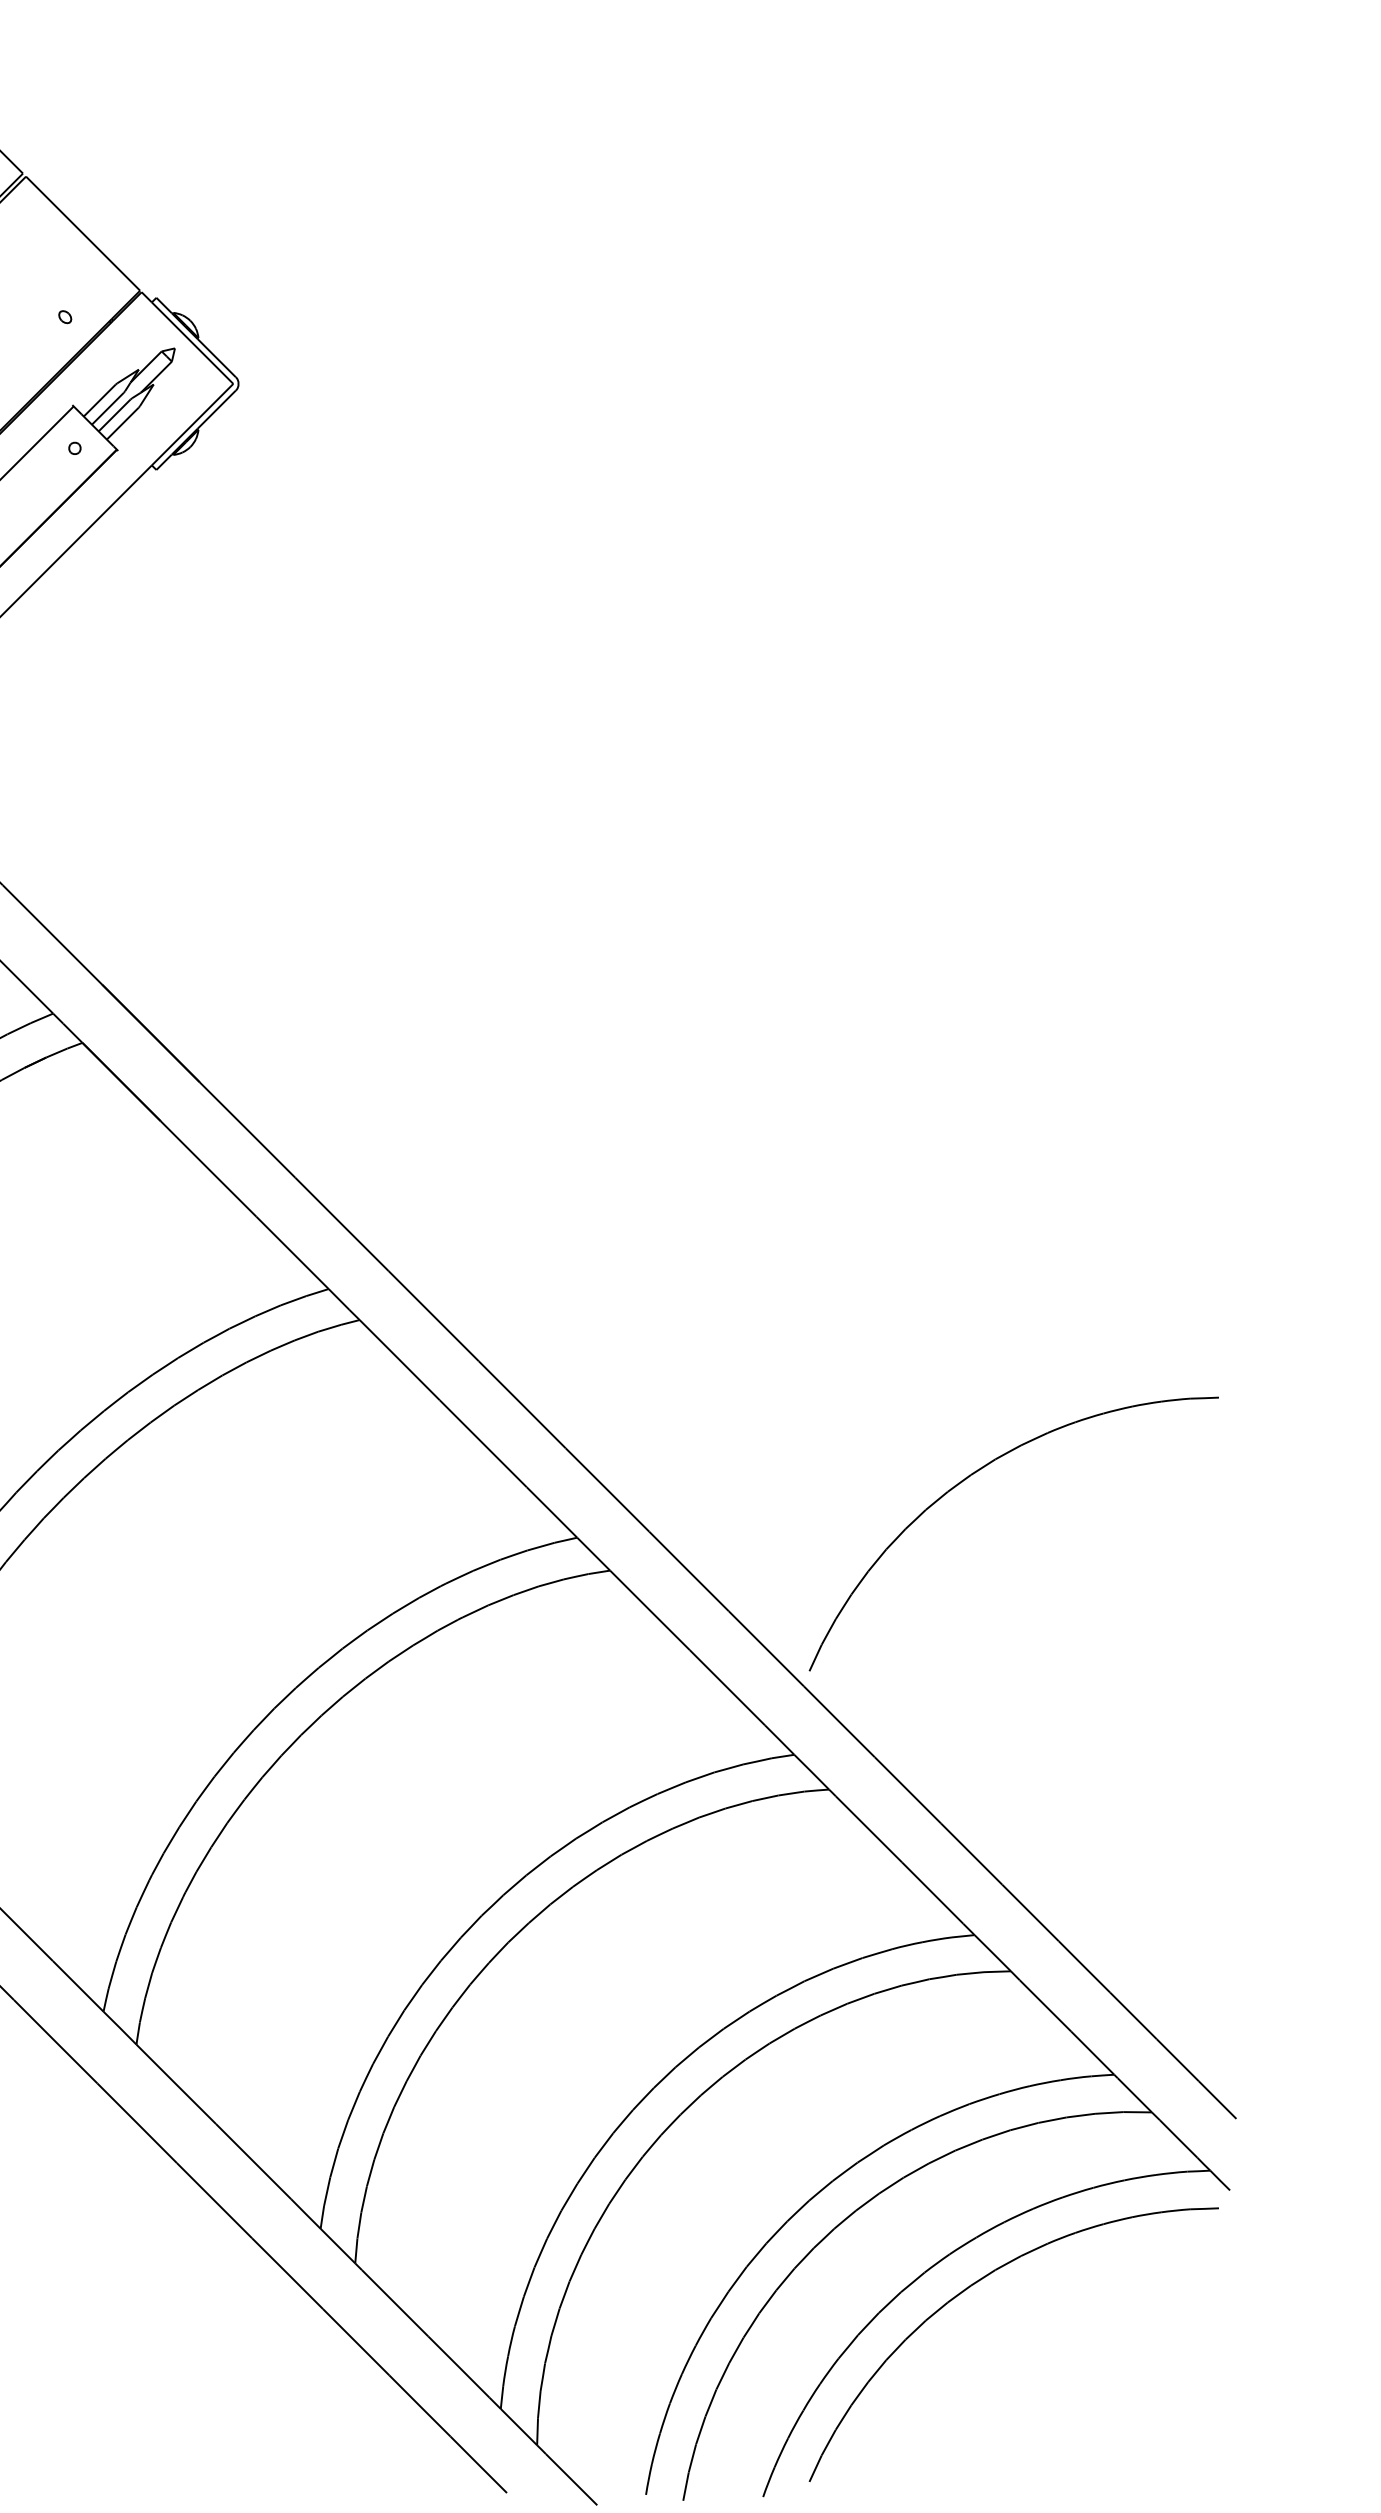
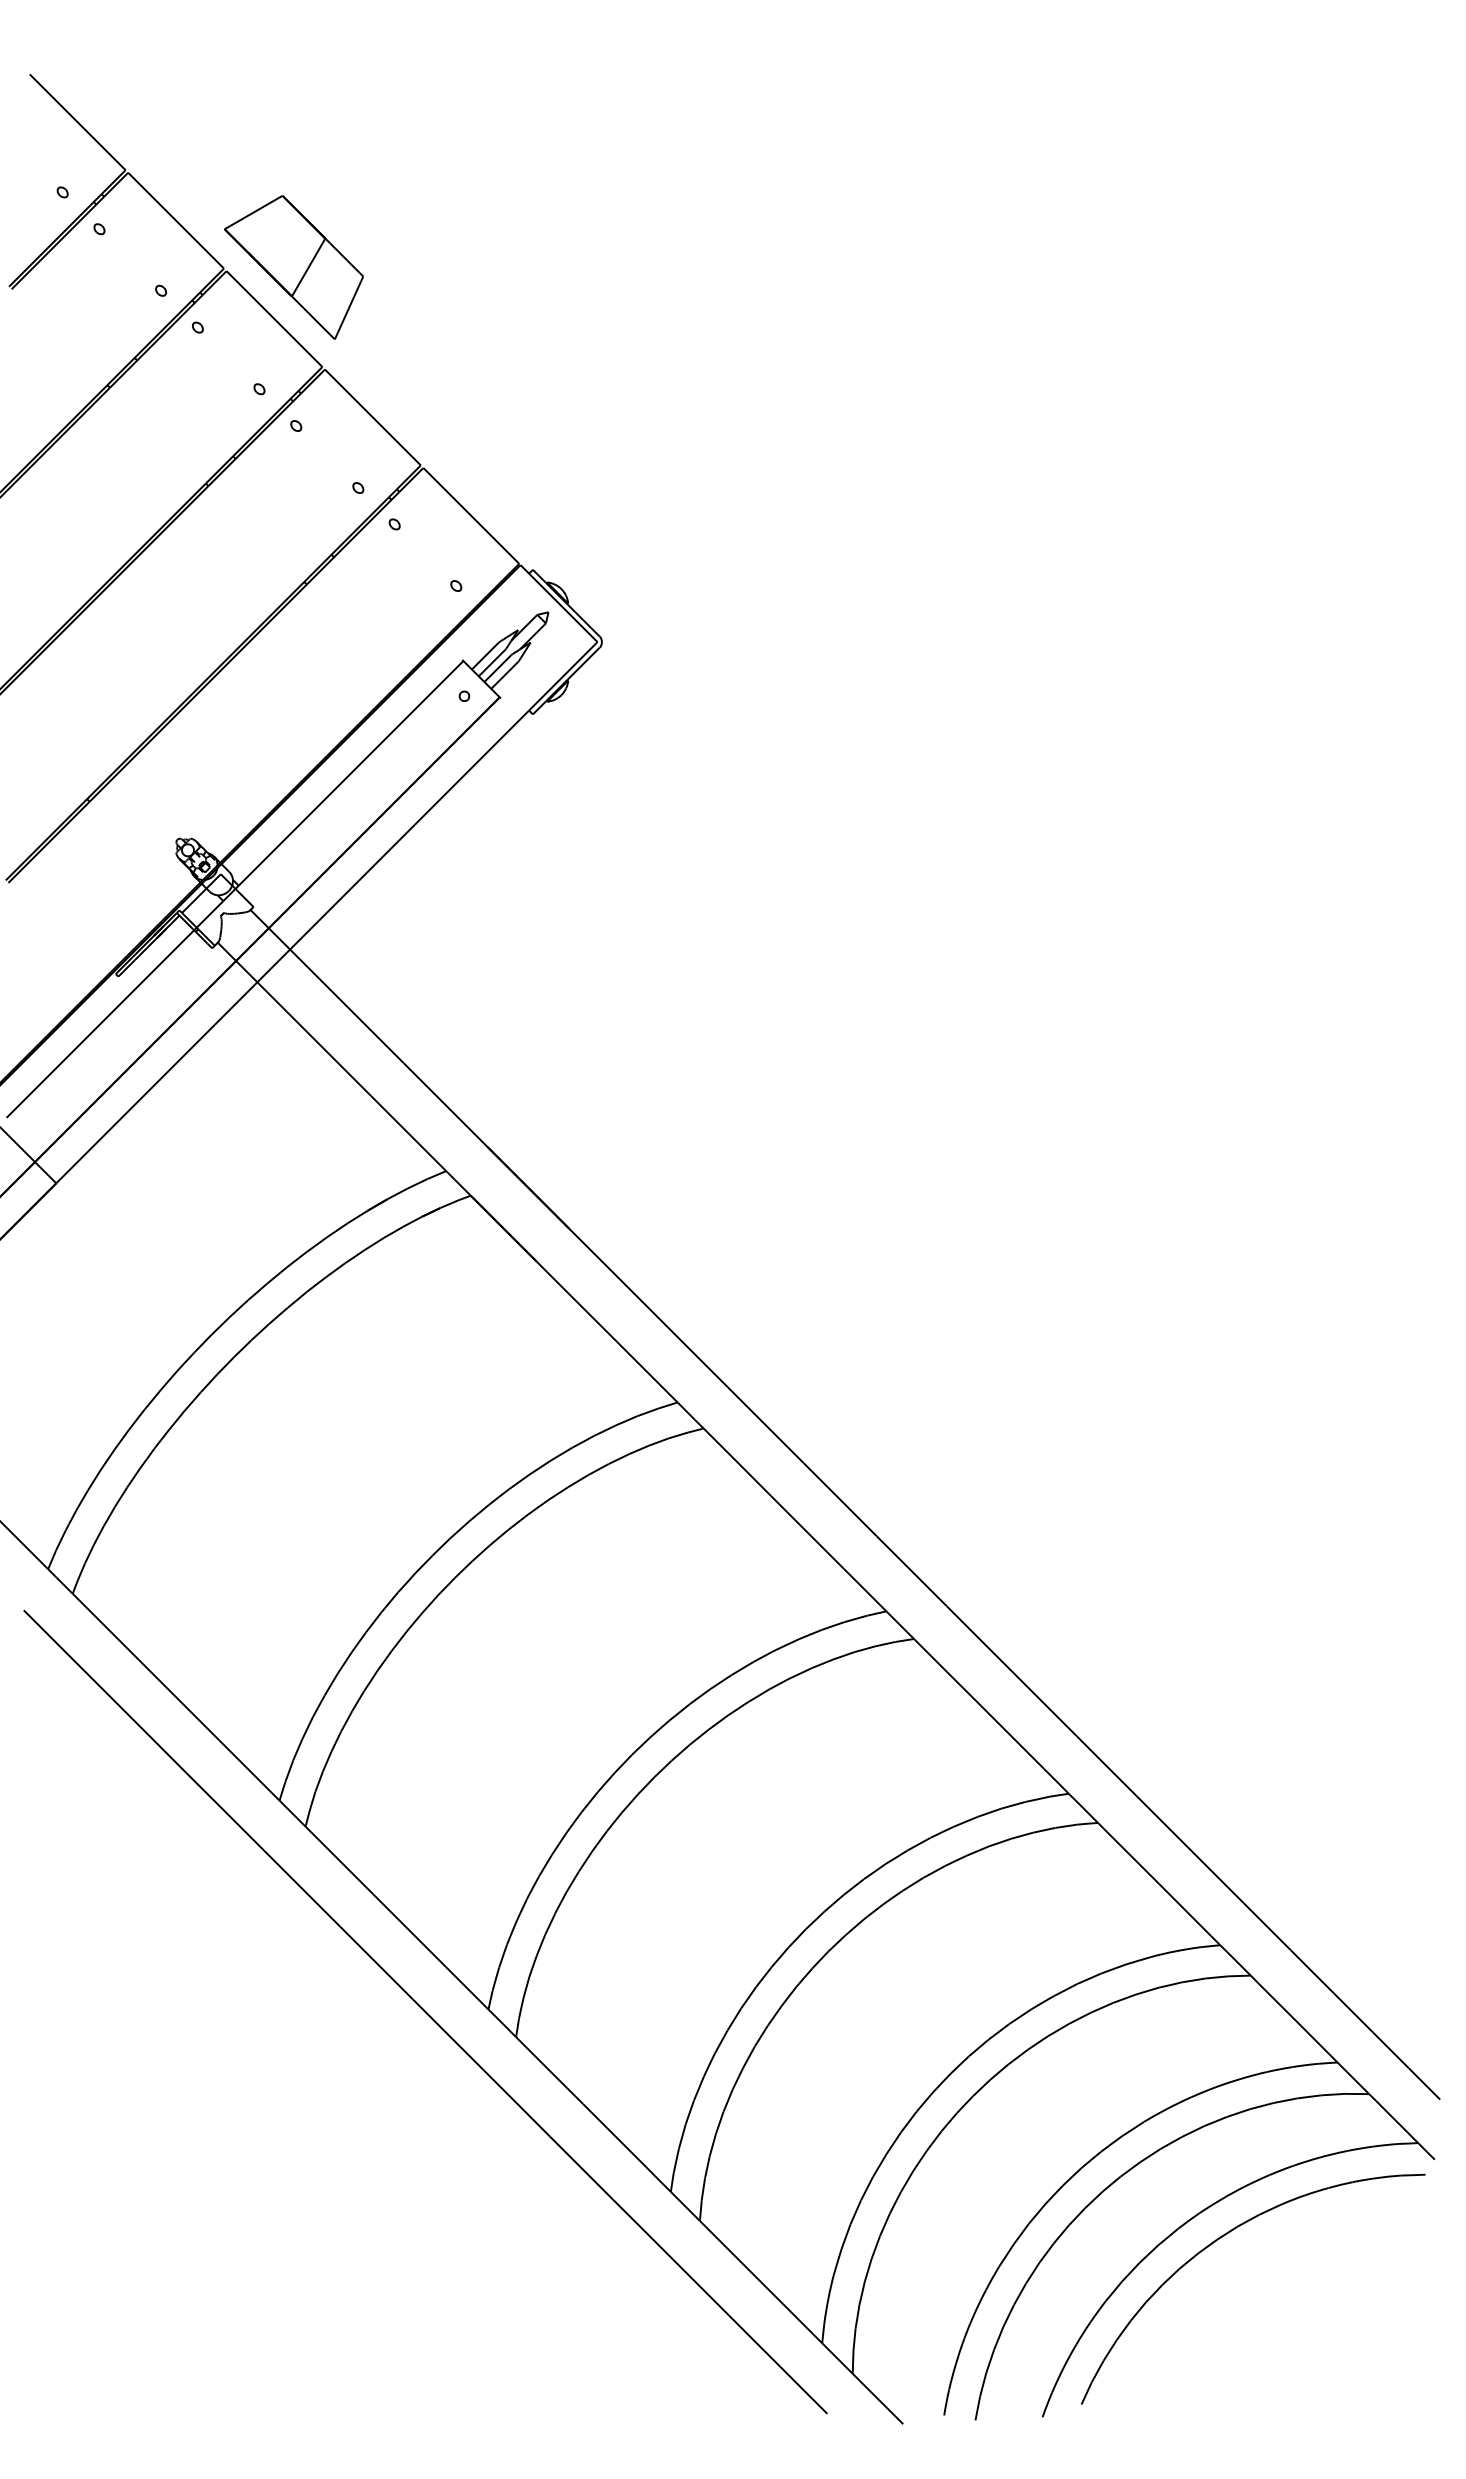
part: (979, 1471) -> (1224, 1555), removed

